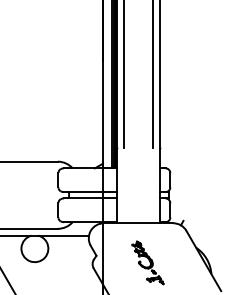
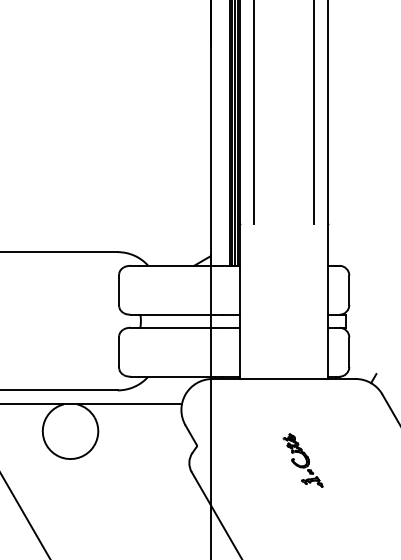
part: (147, 262) -> (302, 459), size x0.6

